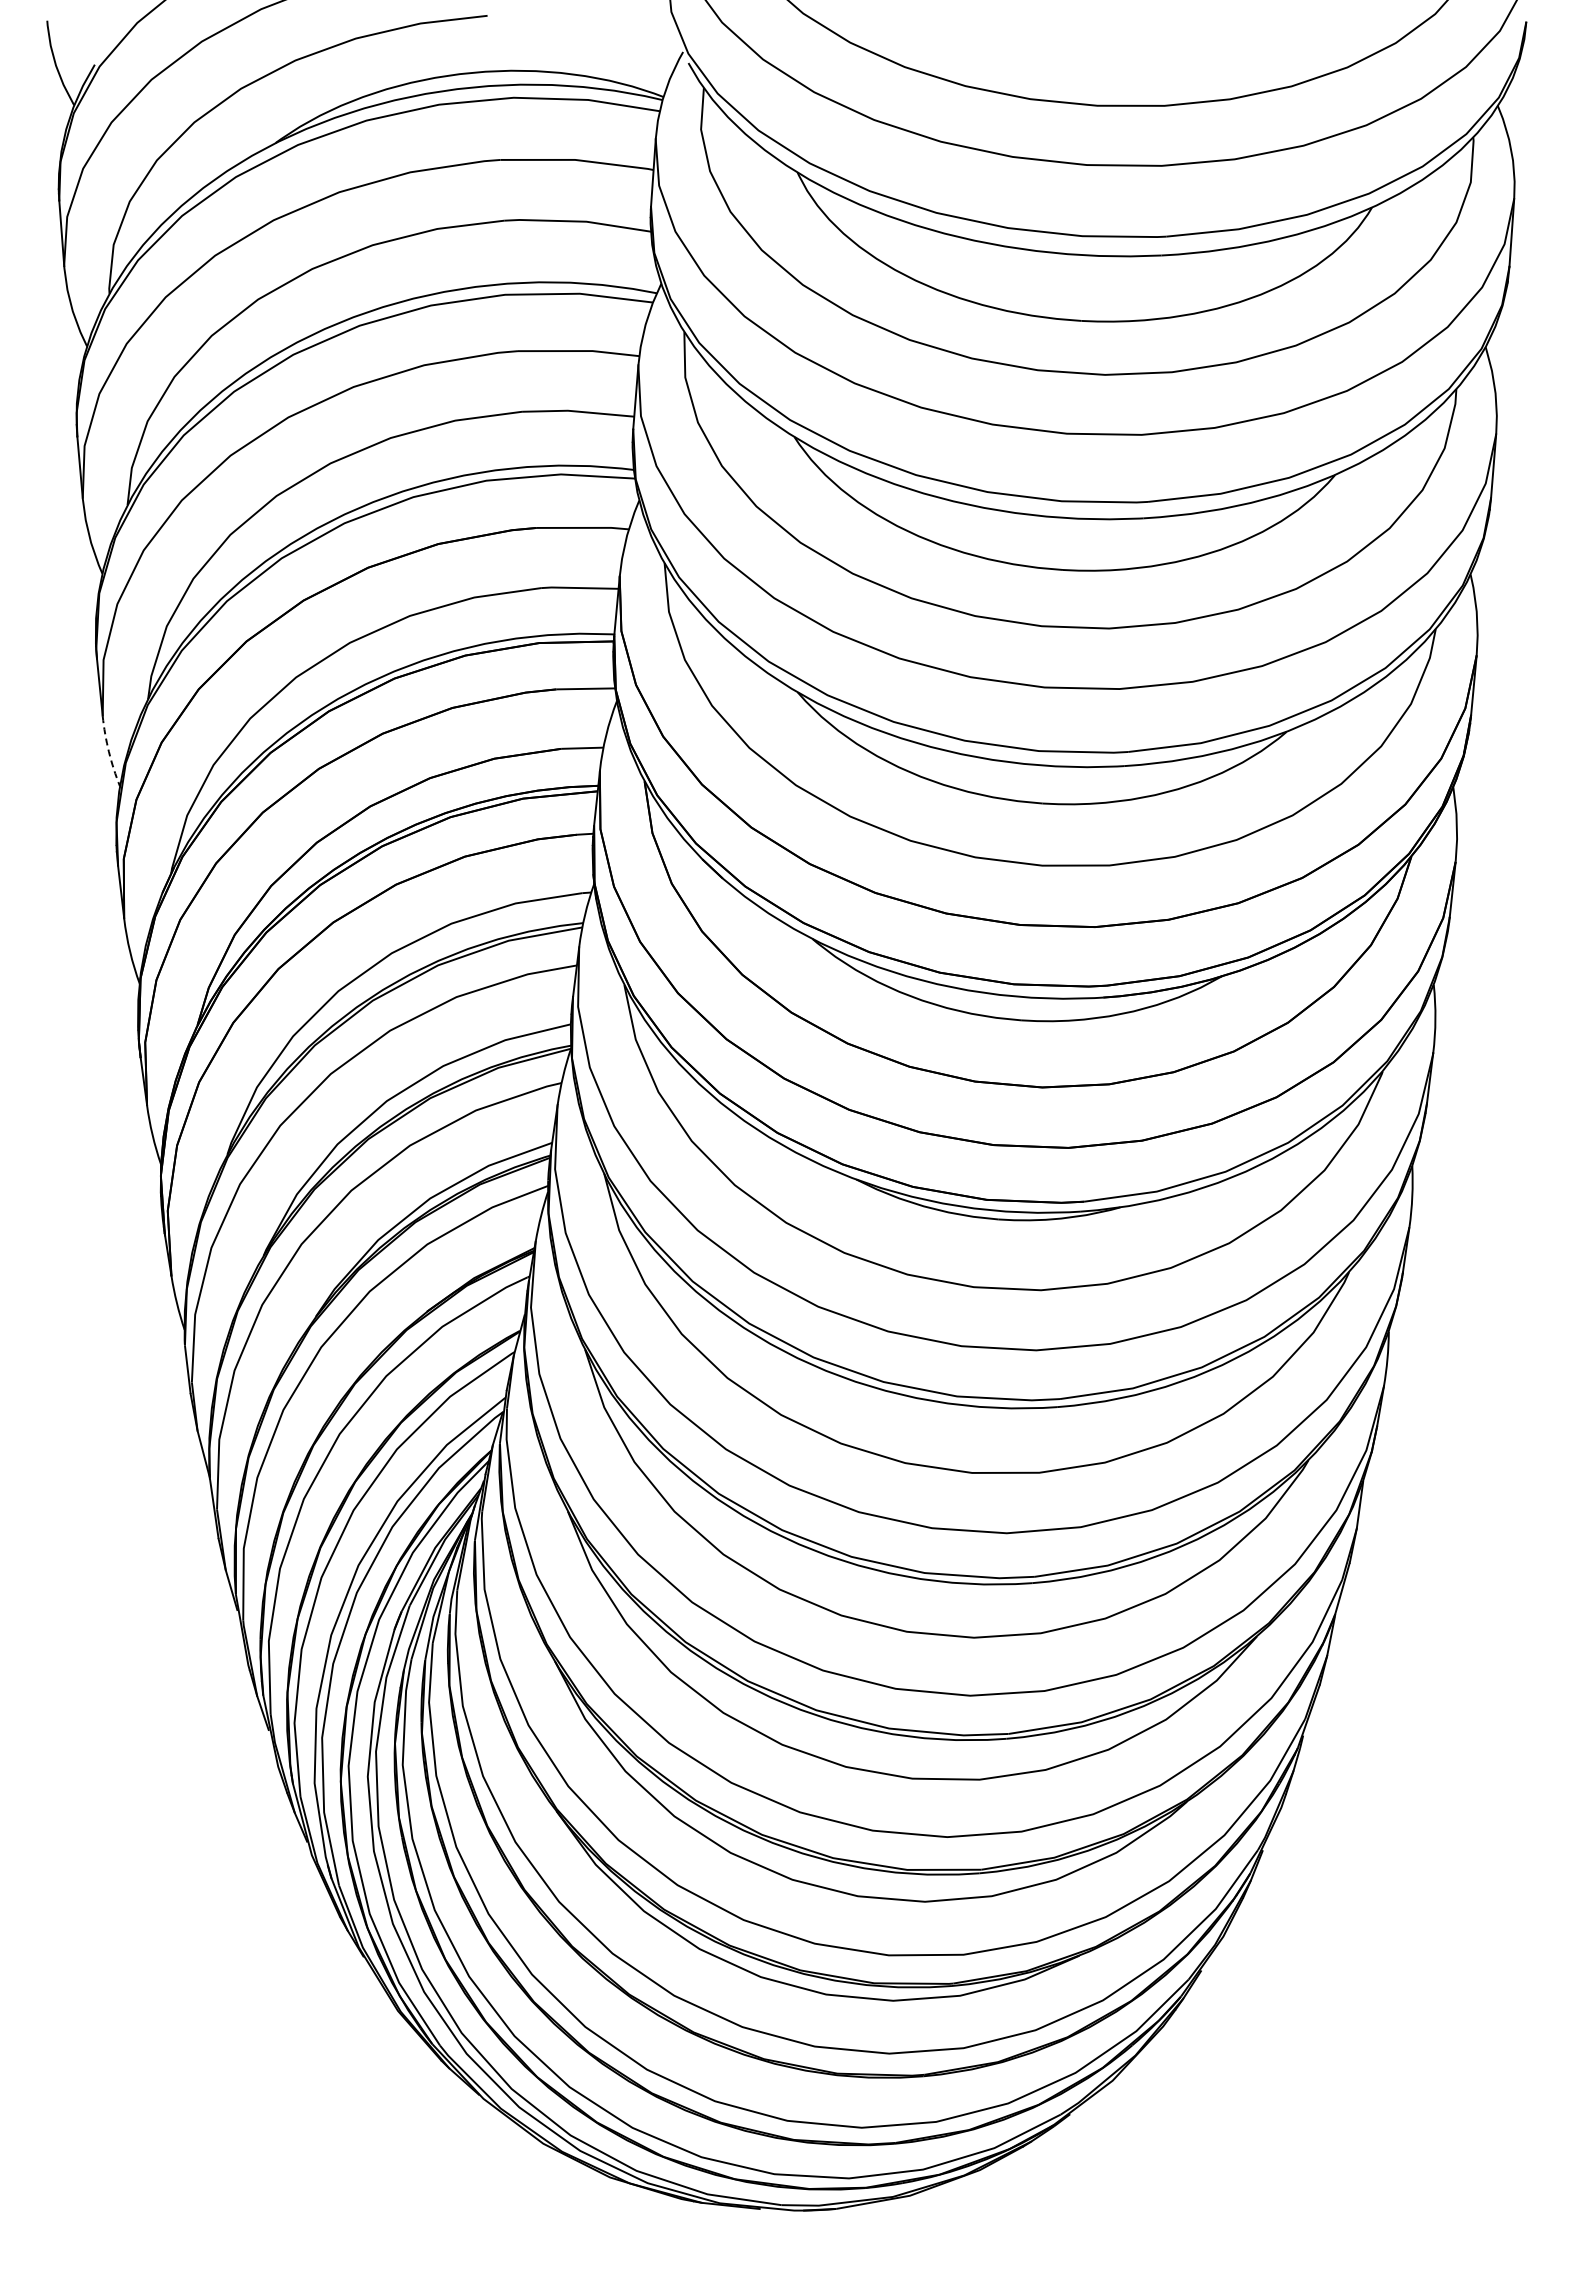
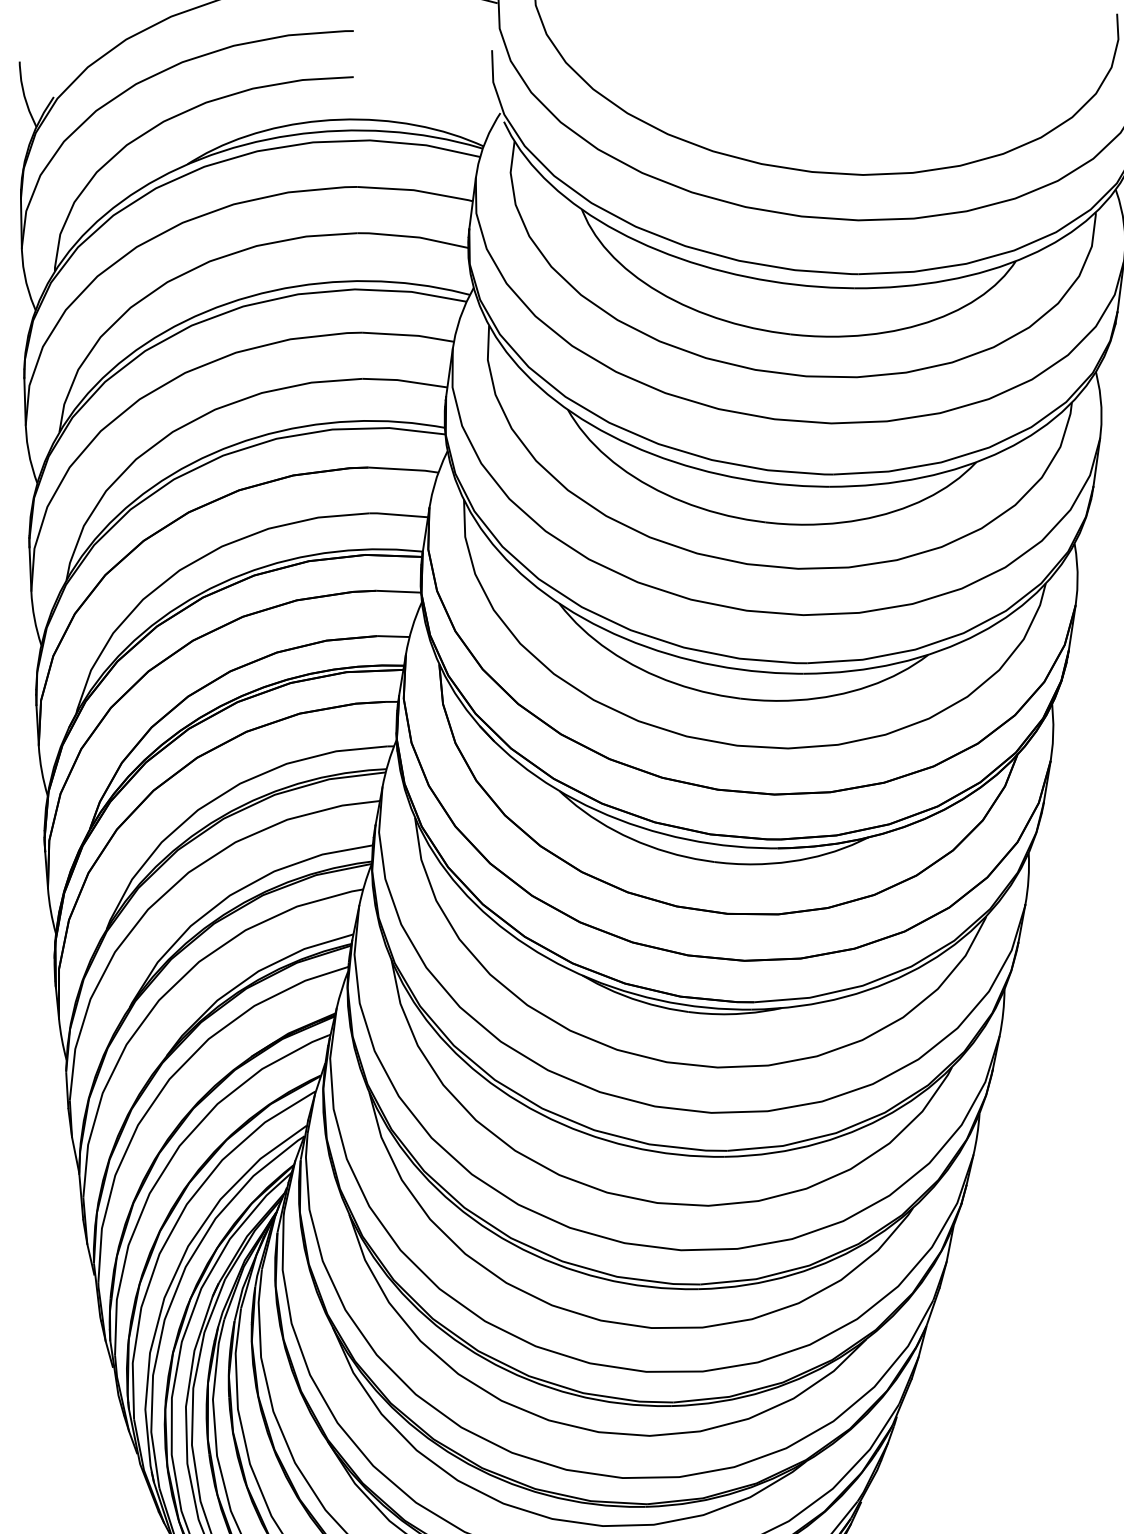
arc: (108, 751) -> (34, 618), dashed -> solid

